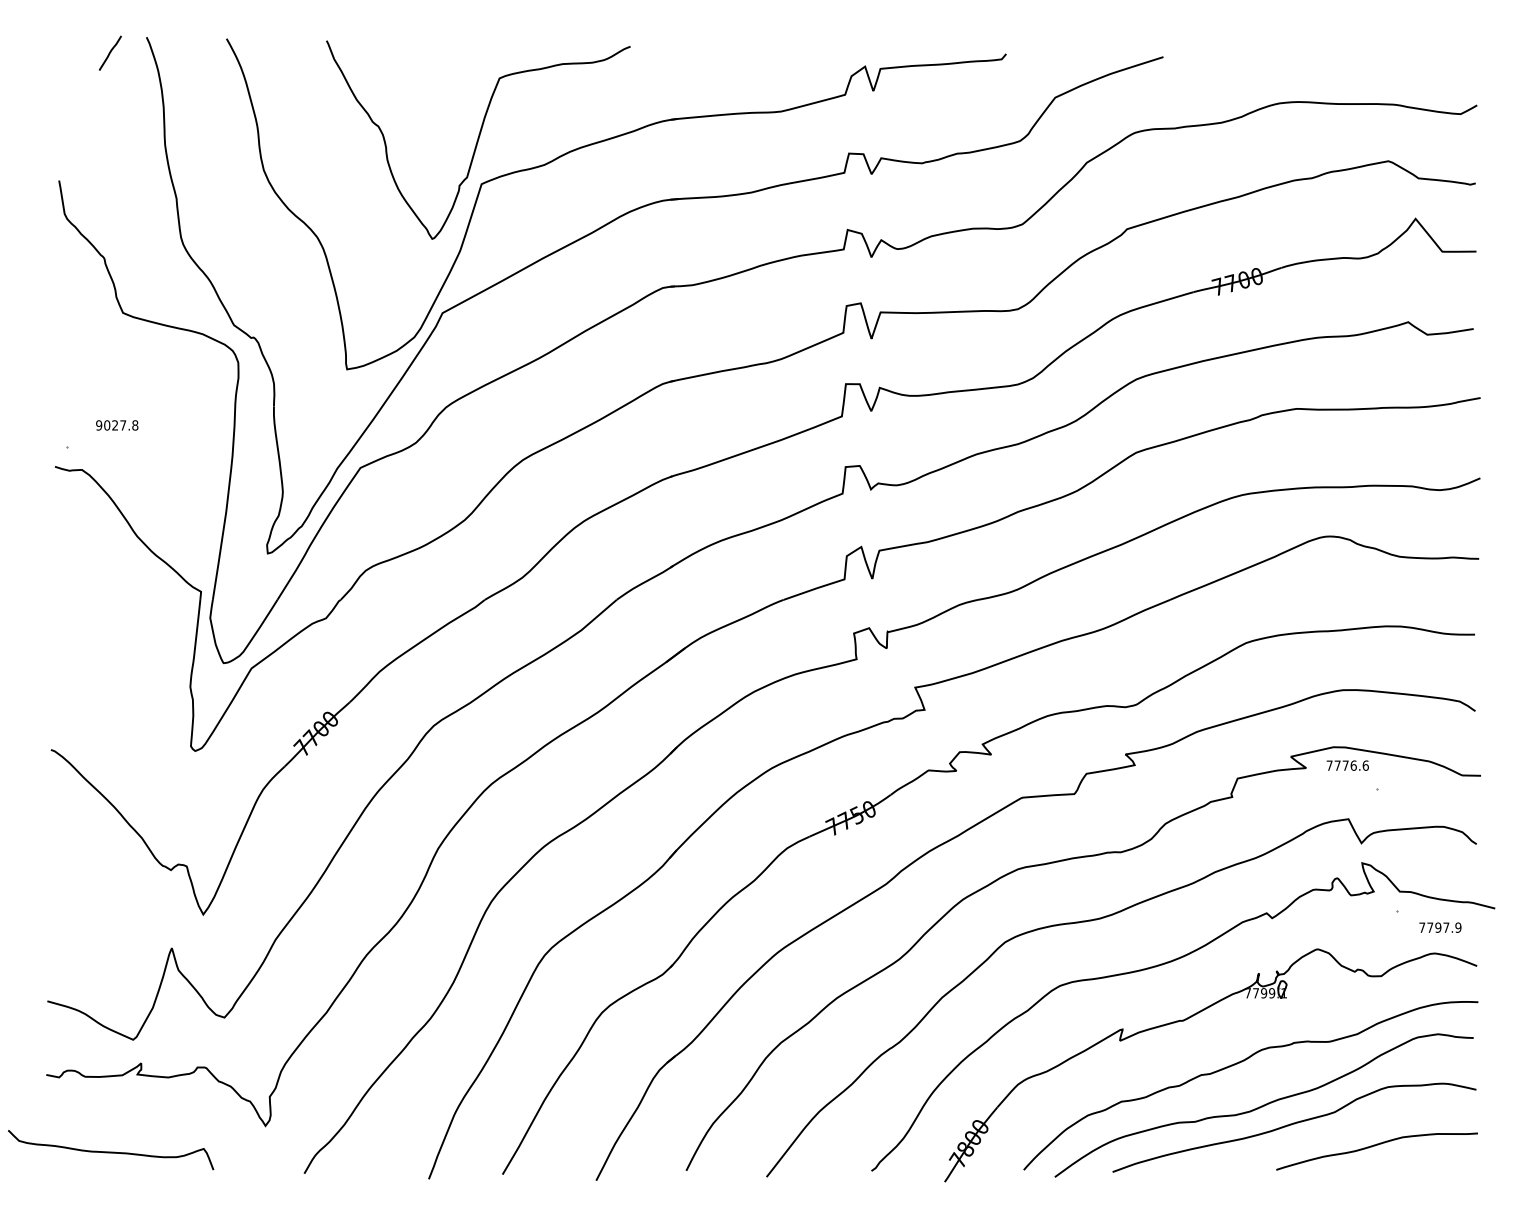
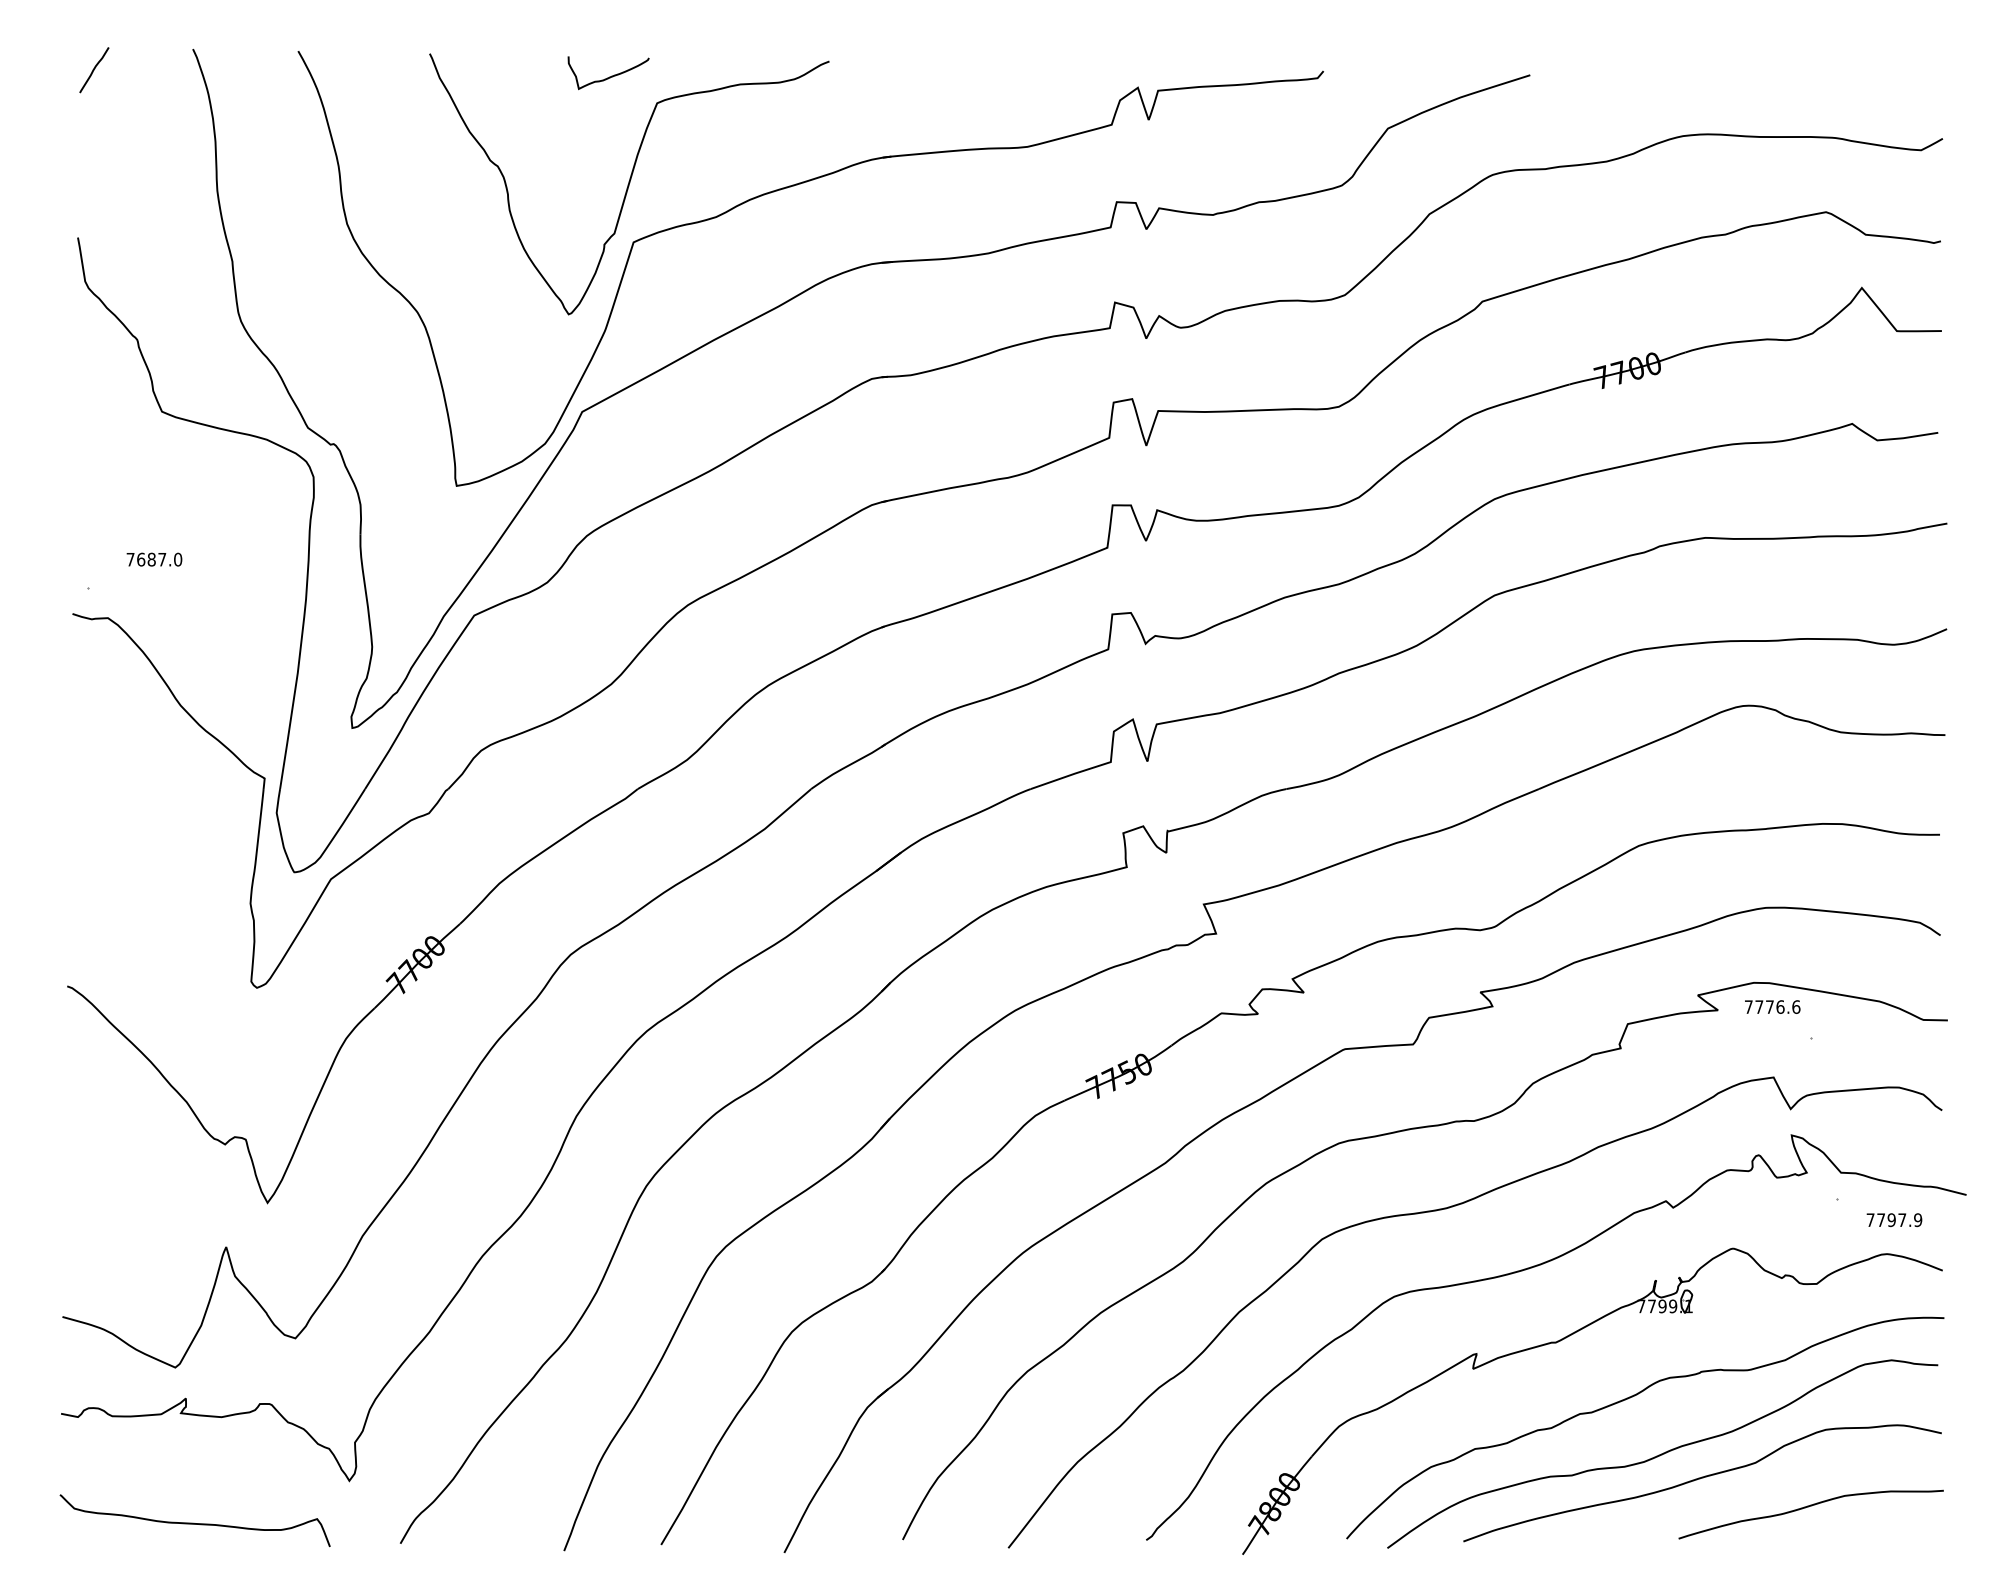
line: (110, 53) -> (94, 70), moved
curve: (463, 58) -> (609, 76), added
text: (117, 425) -> (154, 559), 9027.8 -> 7687.0
curve: (109, 1151) -> (193, 1522), moved

